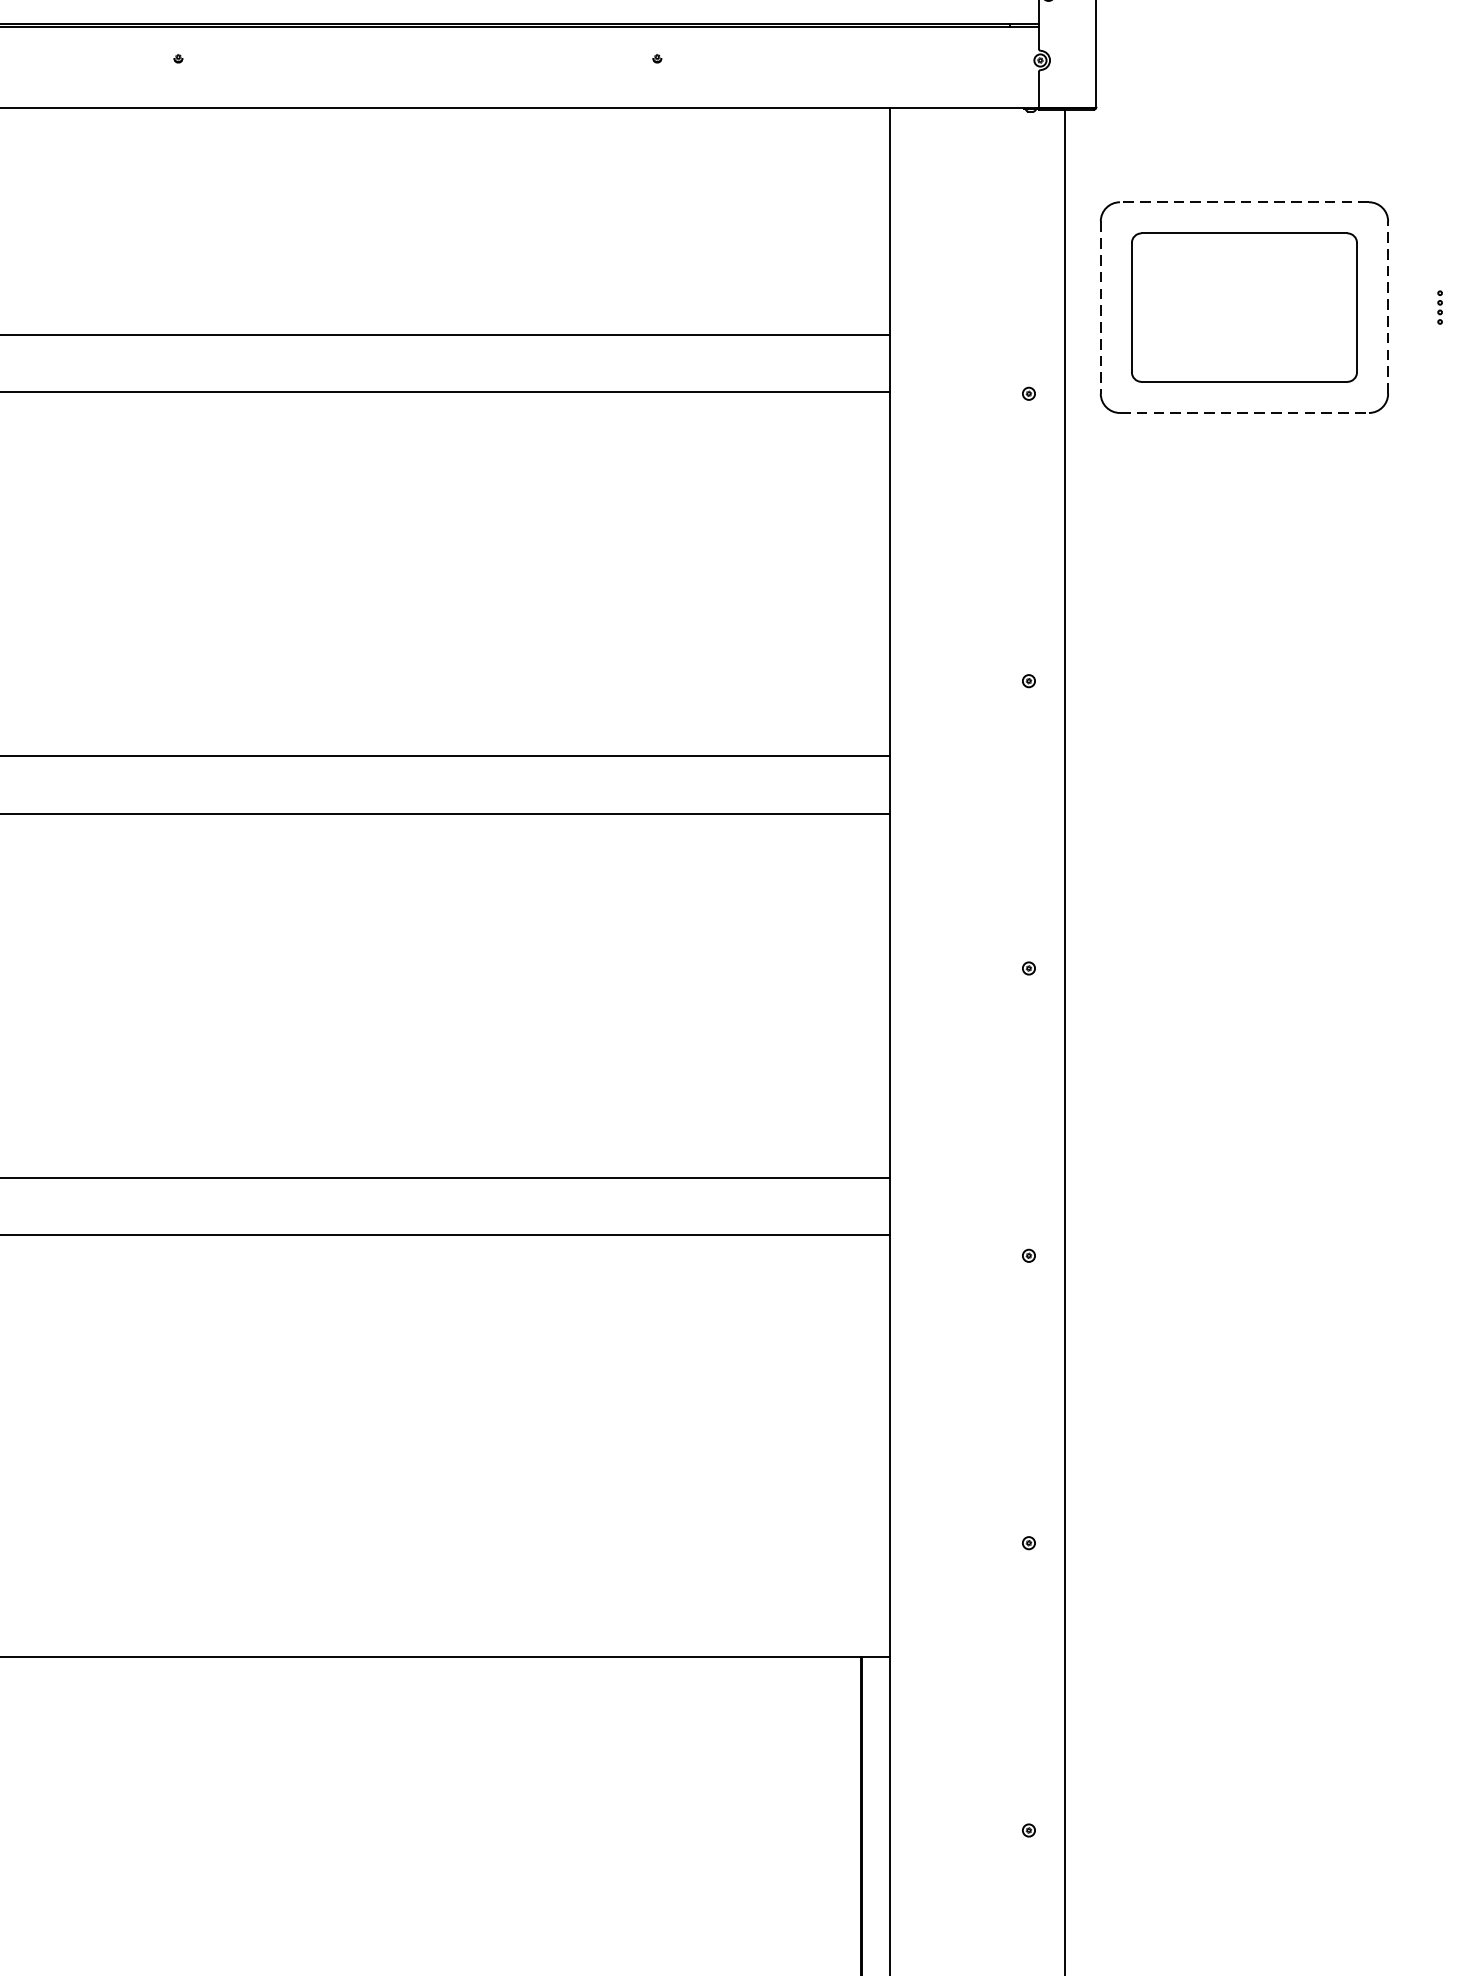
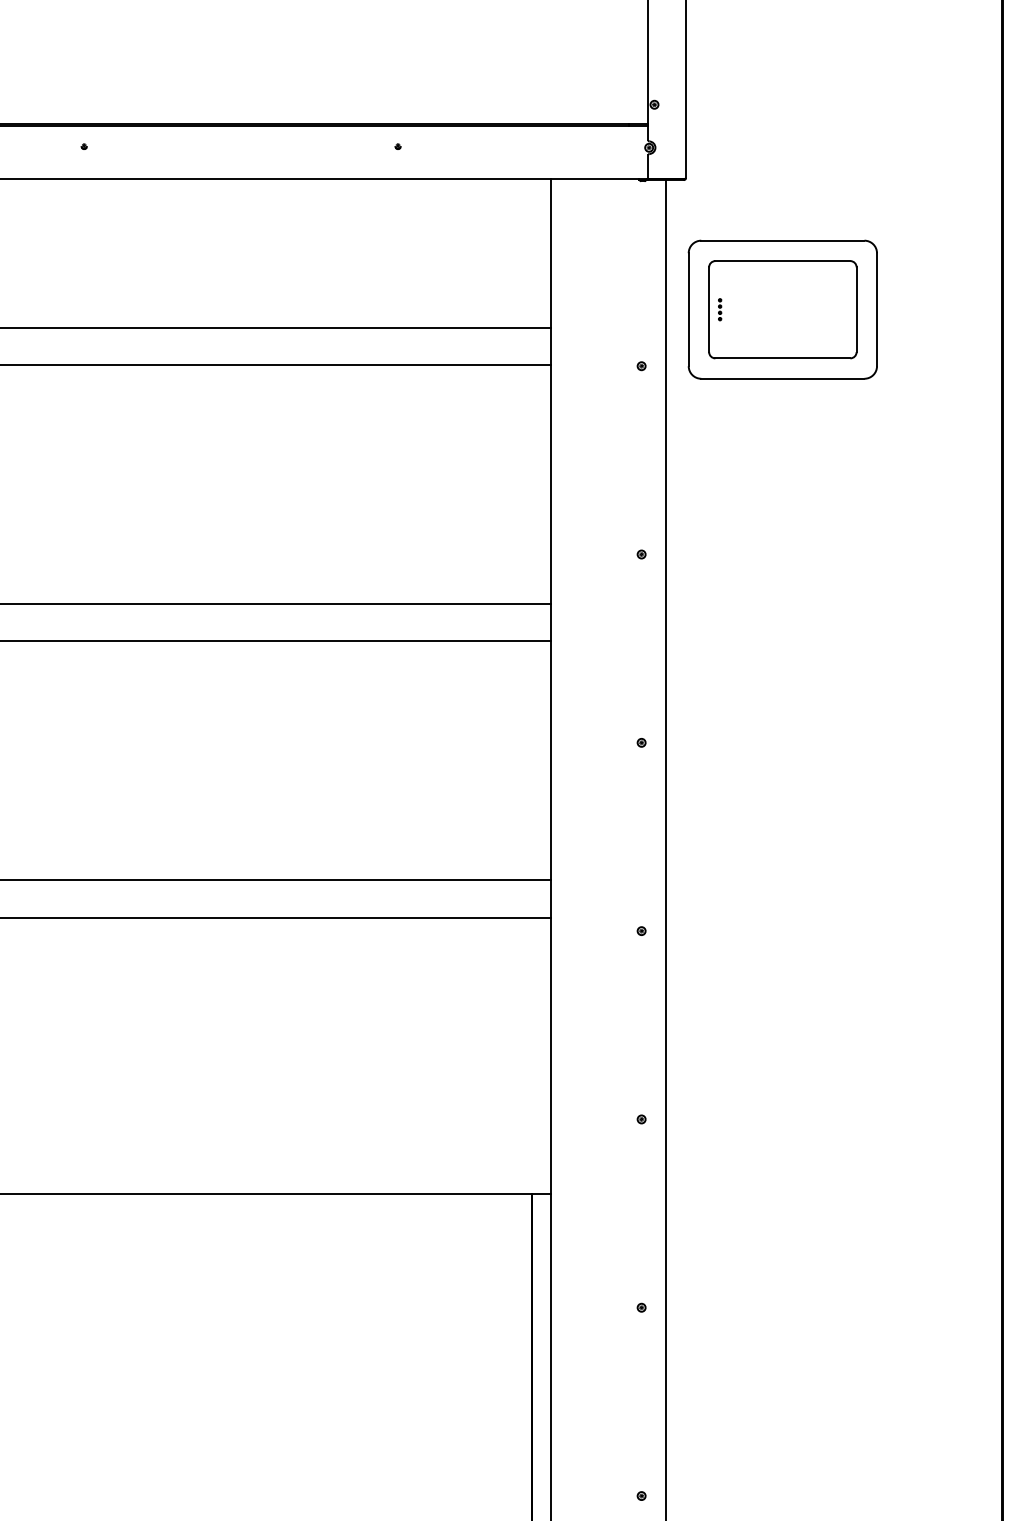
line: (1243, 201) -> (782, 240), dashed -> solid
line: (1440, 305) -> (720, 308), moved
line: (1388, 307) -> (877, 309), dashed -> solid
line: (1100, 308) -> (688, 310), dashed -> solid
line: (1243, 412) -> (782, 378), dashed -> solid

